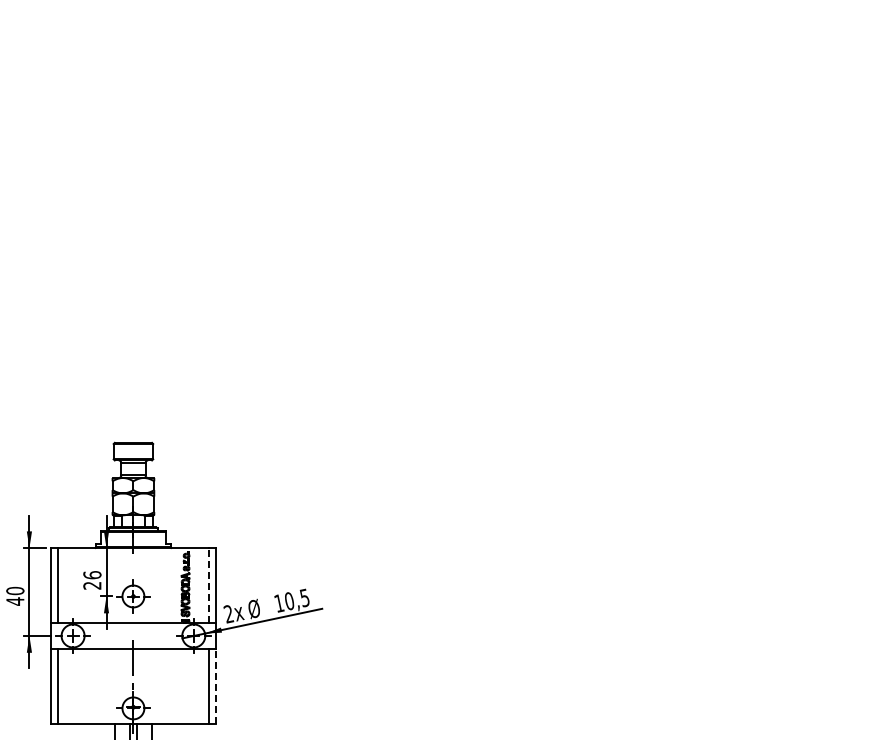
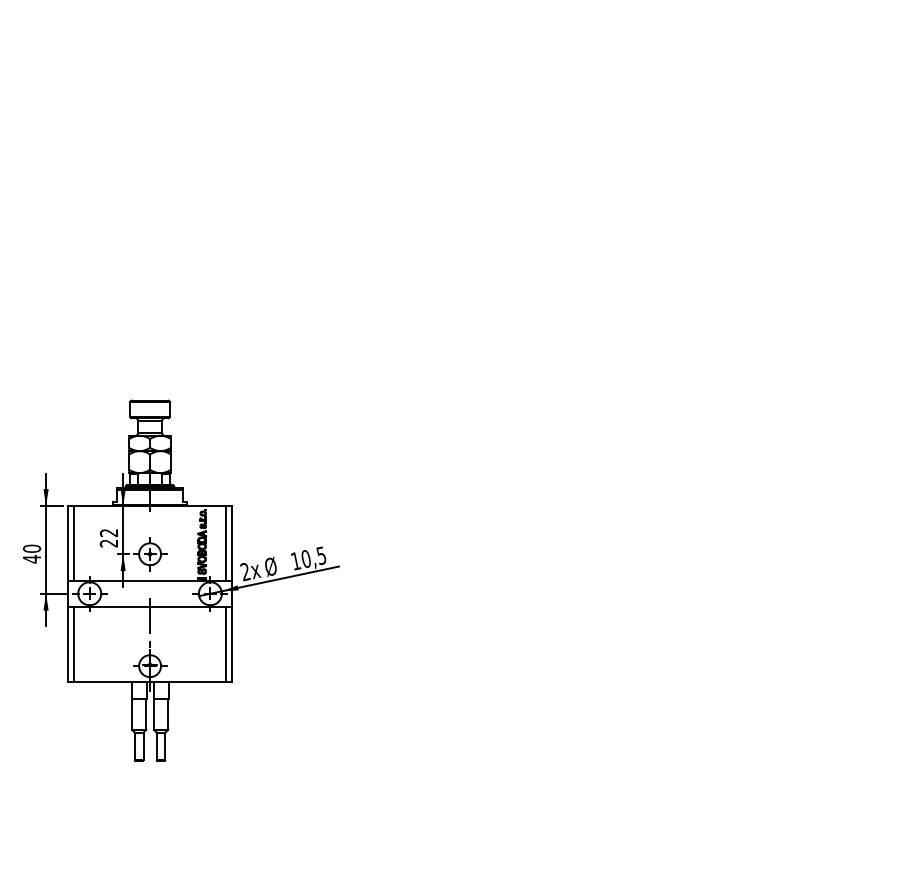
text: (91, 574) -> (108, 532), 26 -> 22
line: (208, 584) -> (225, 542), dashed -> solid
line: (215, 685) -> (232, 643), dashed -> solid

